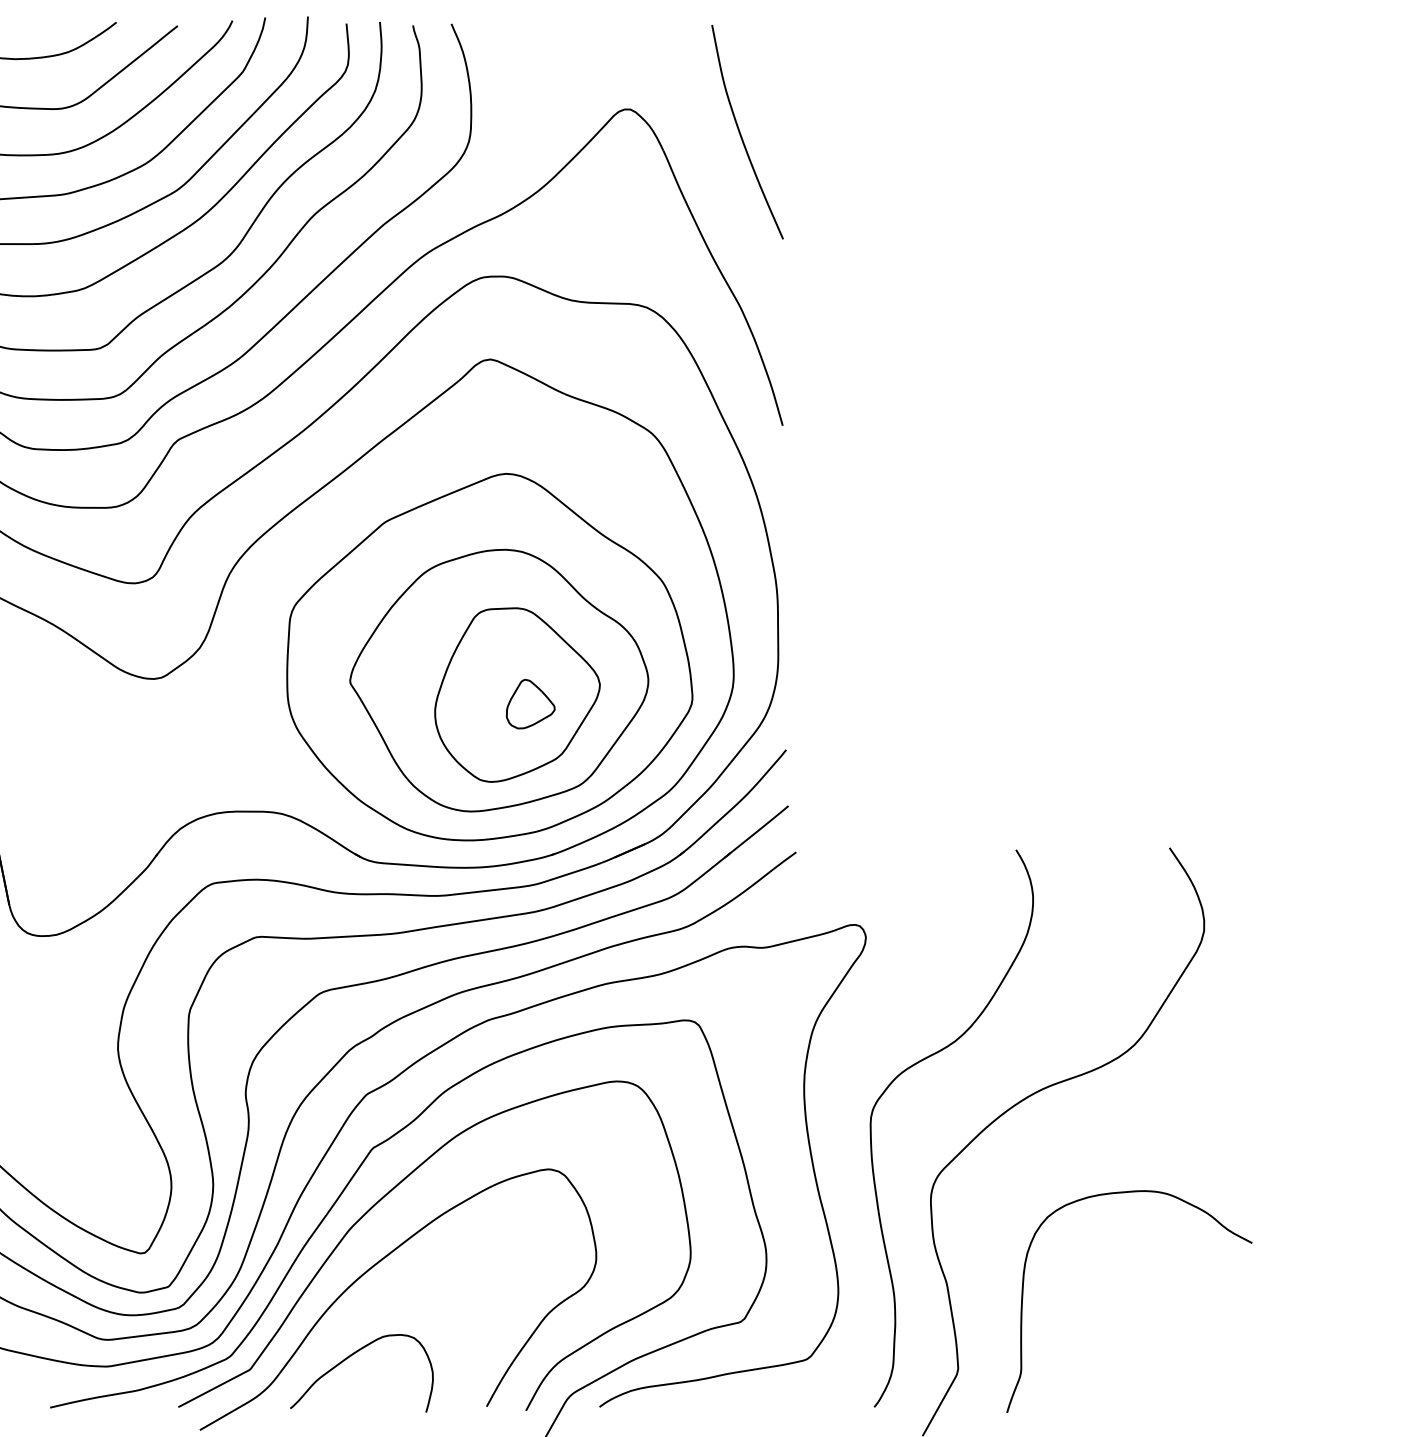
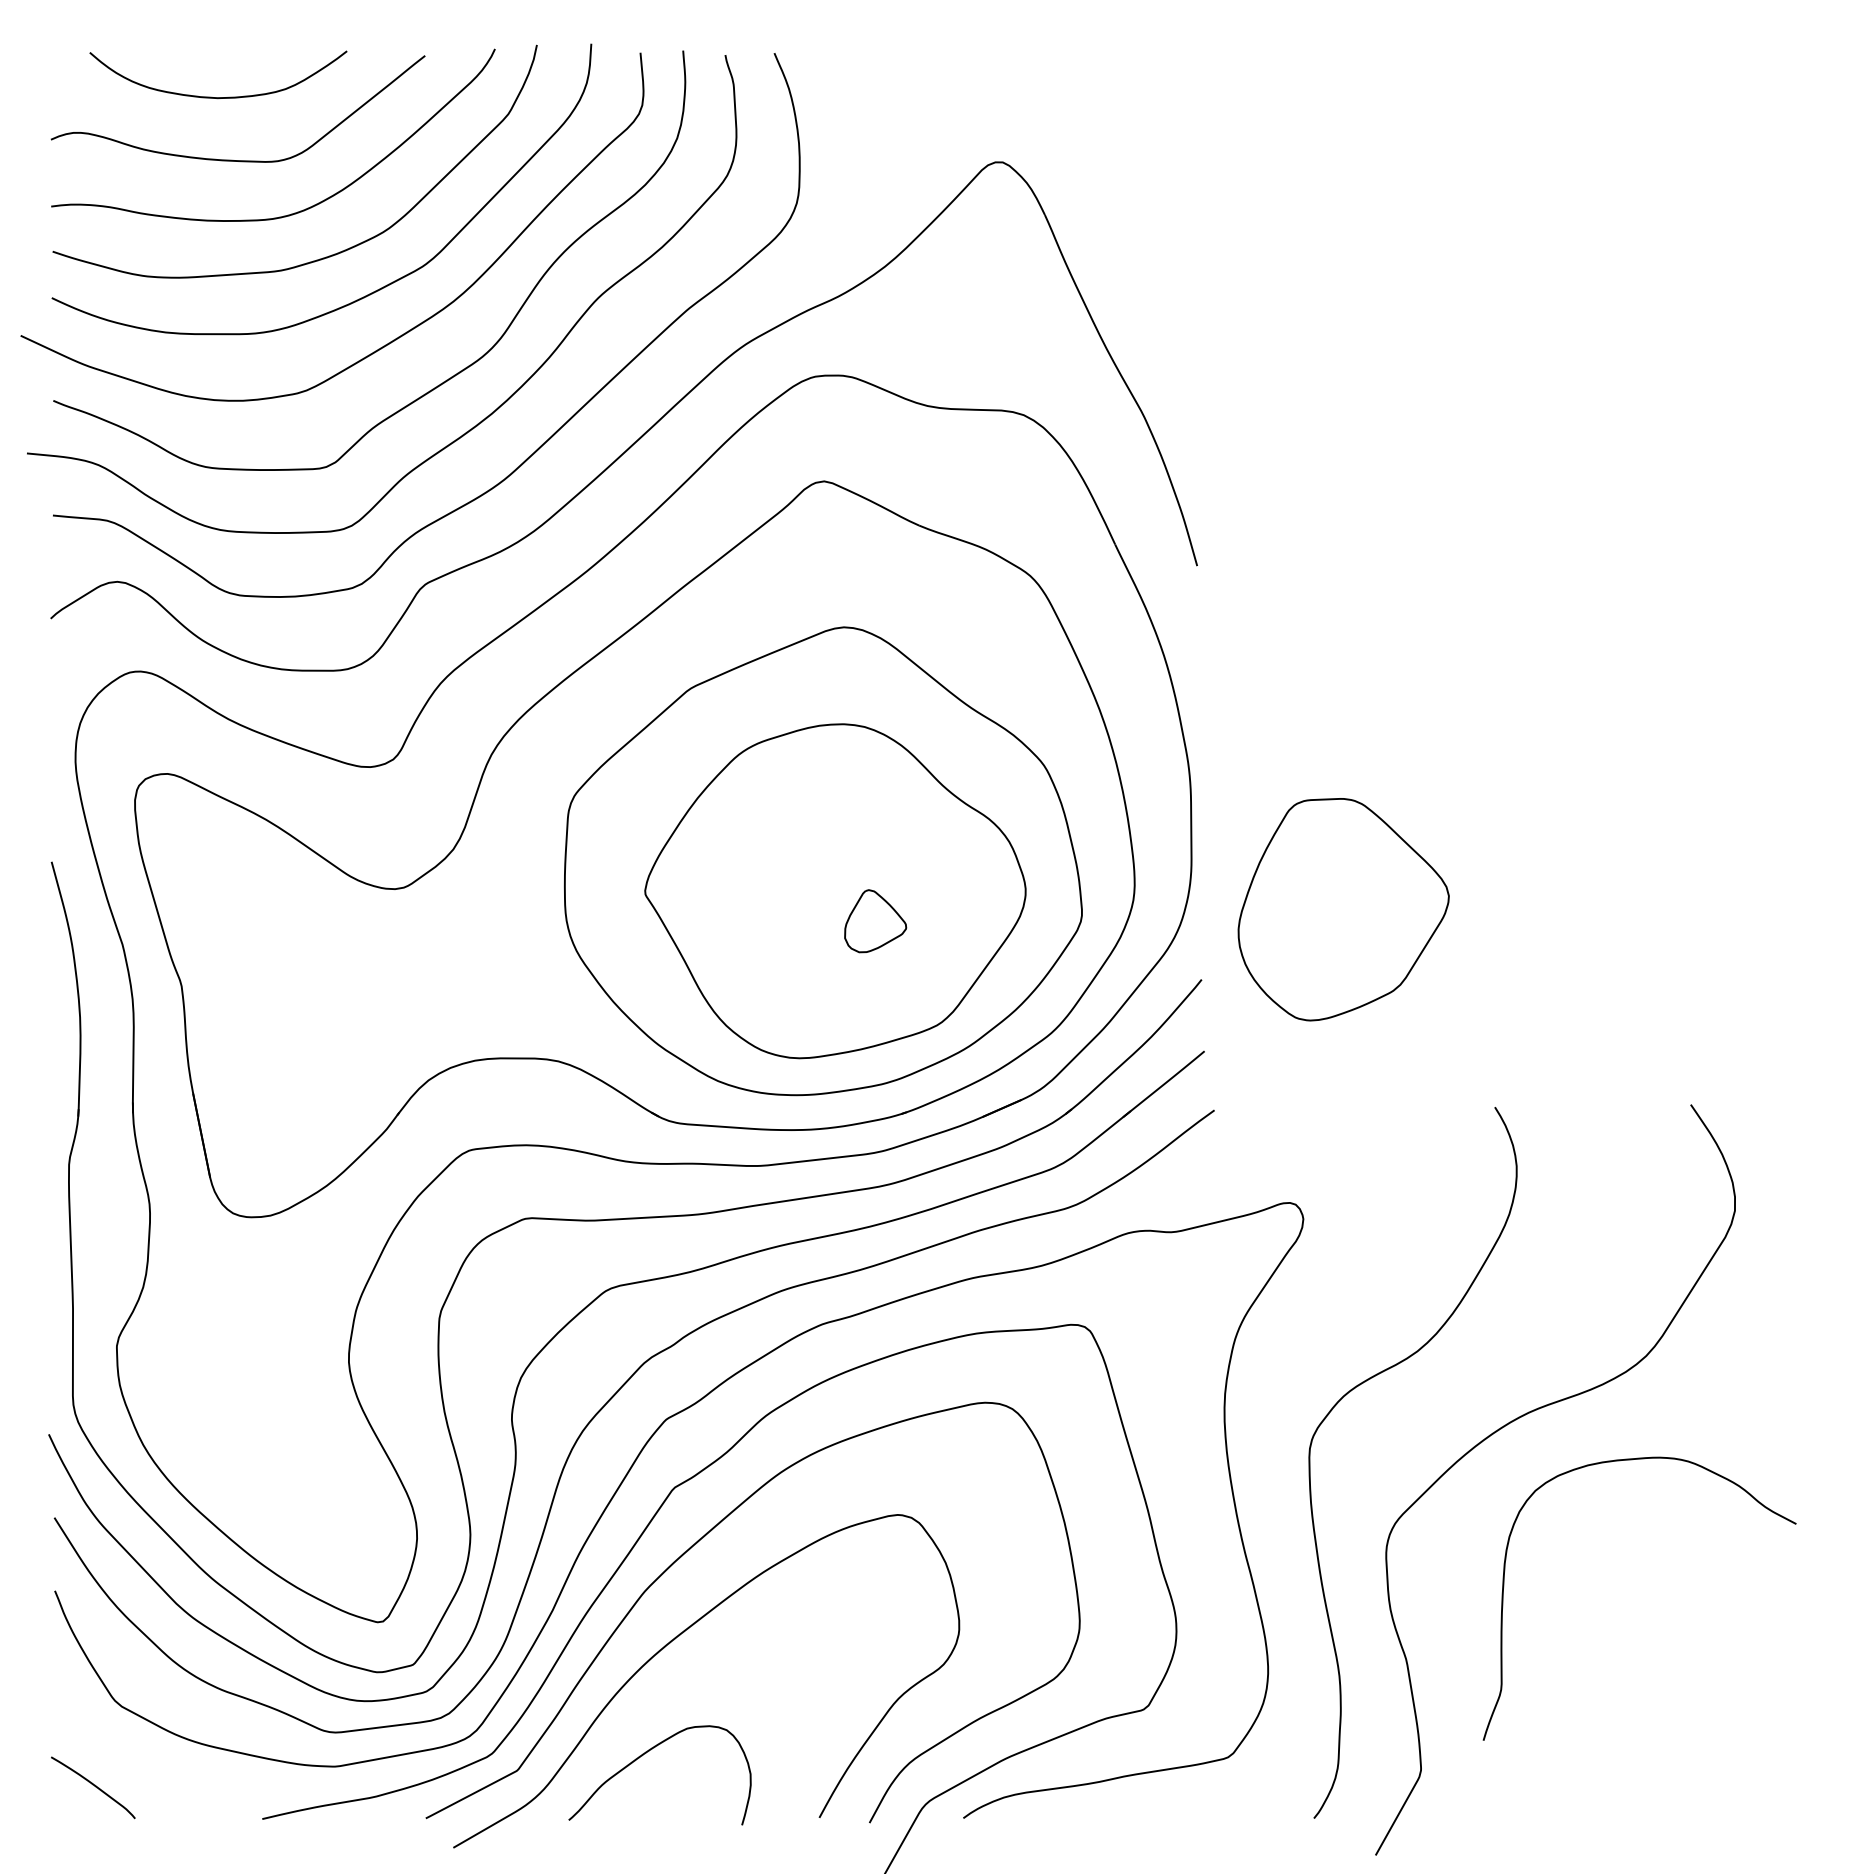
curve: (741, 134) -> (1144, 194), removed
part: (517, 694) -> (1343, 909), moved
curve: (1023, 1292) -> (1504, 1586), moved

